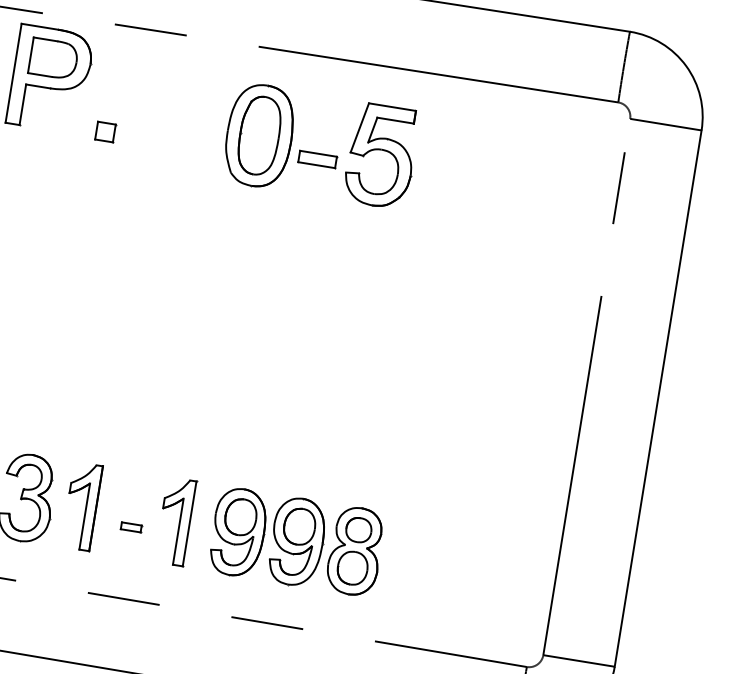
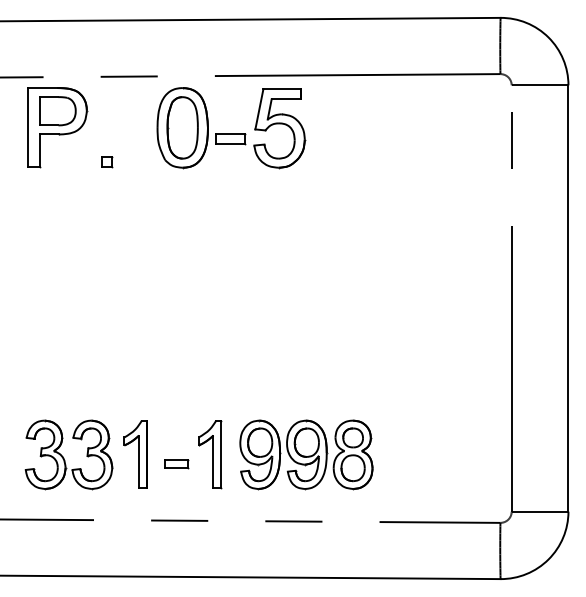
part: (105, 133) -> (107, 162), size x0.71
part: (320, 146) -> (231, 128), moved
part: (131, 527) -> (176, 464), size x1.43

